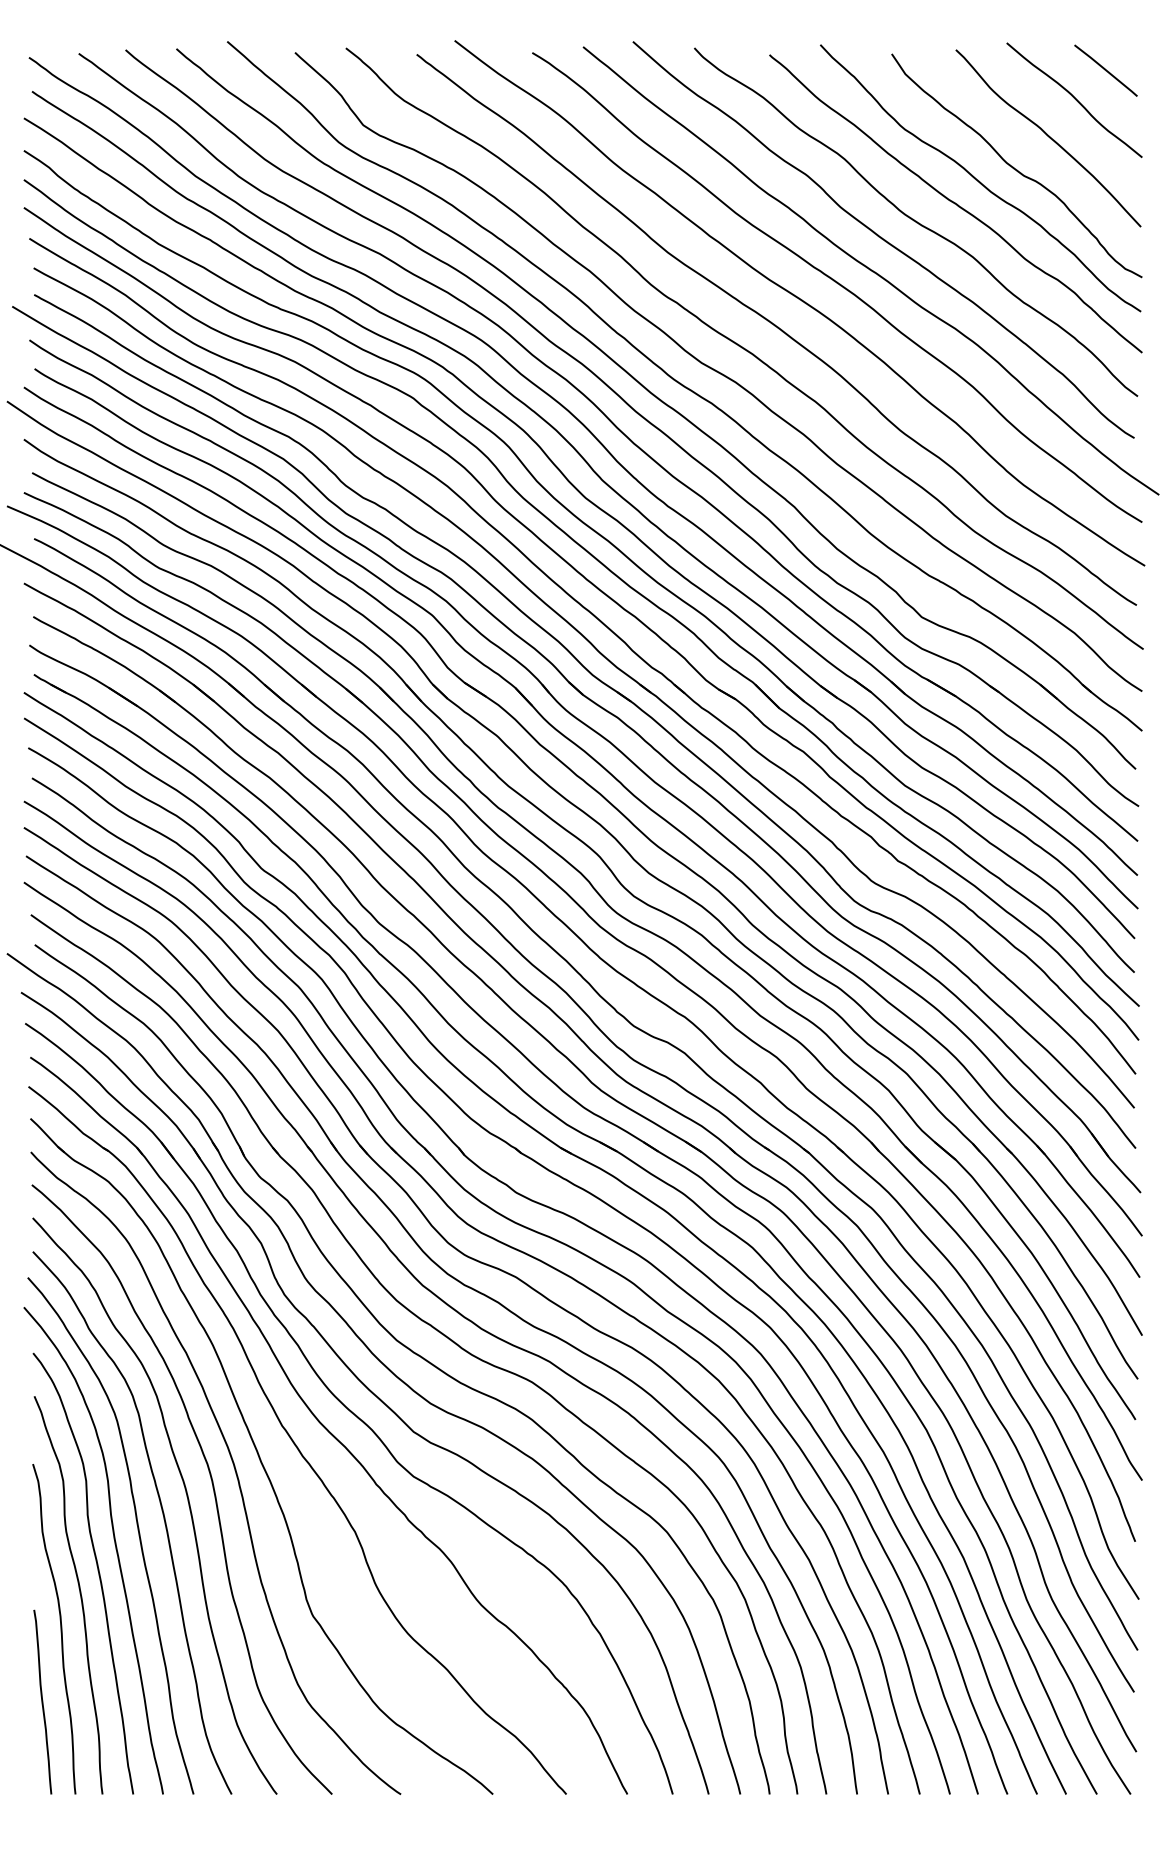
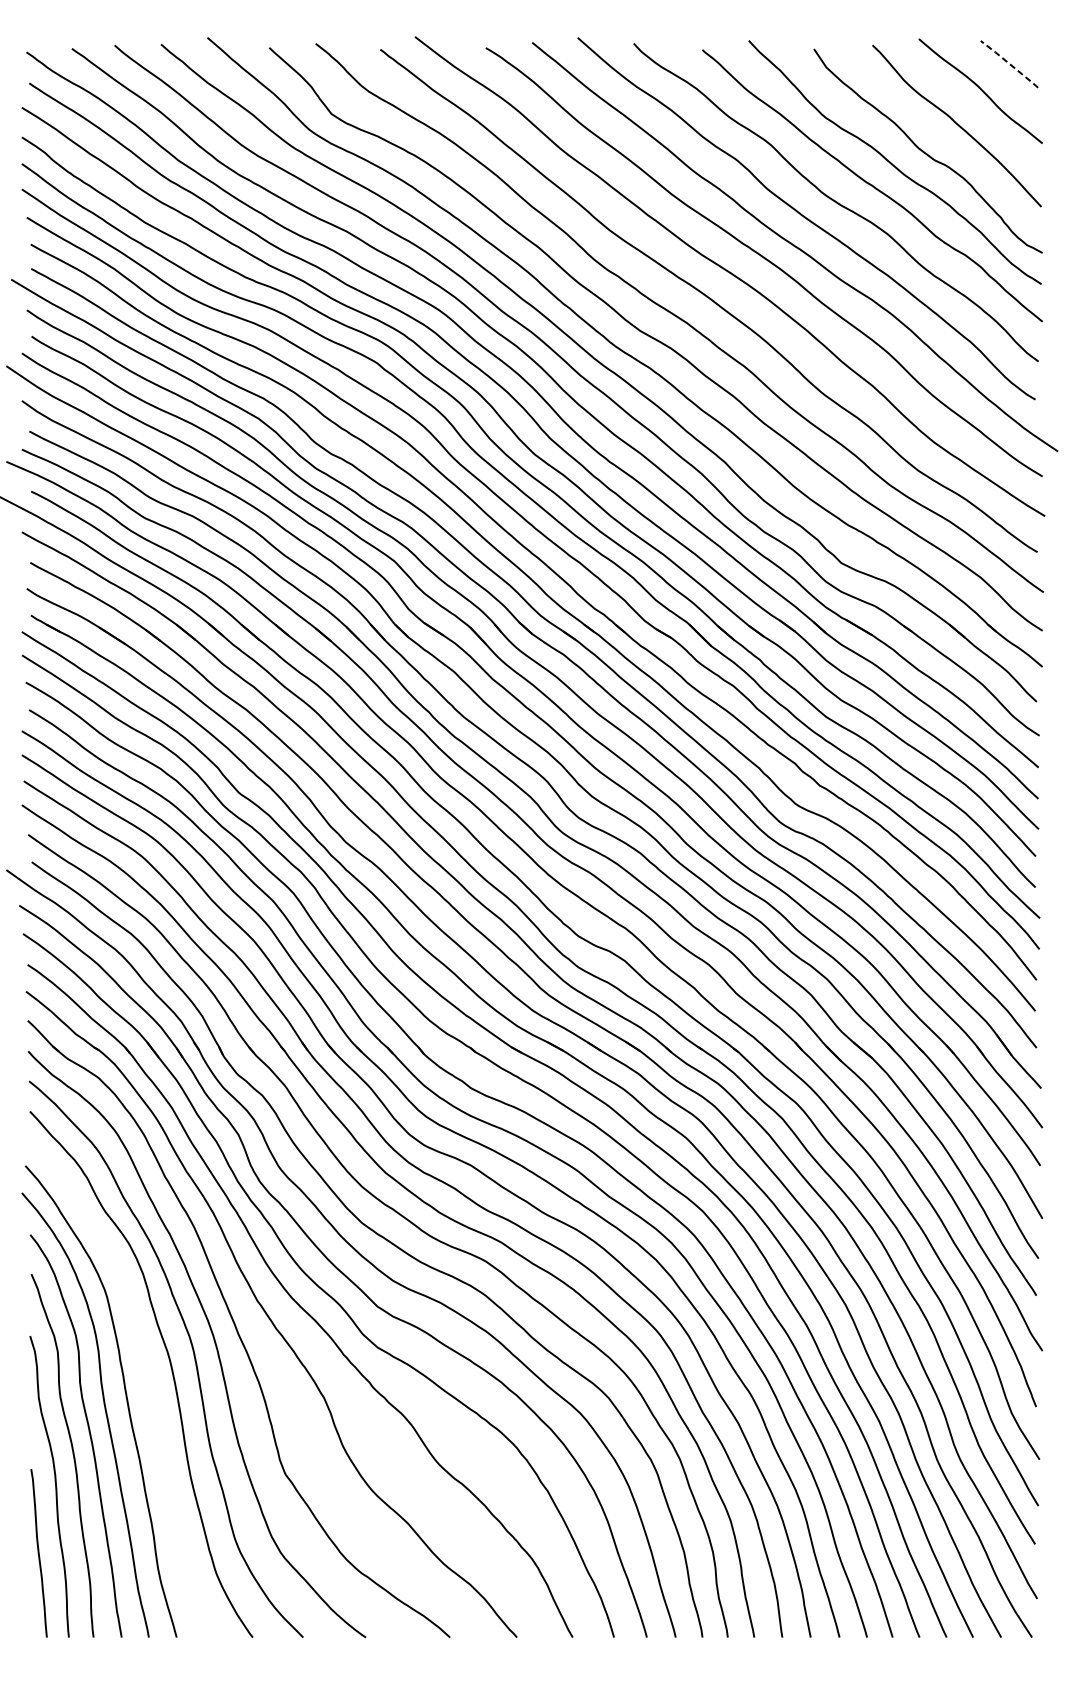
line: (1105, 70) -> (1009, 64), solid -> dashed
curve: (162, 1514) -> (148, 1382), removed

